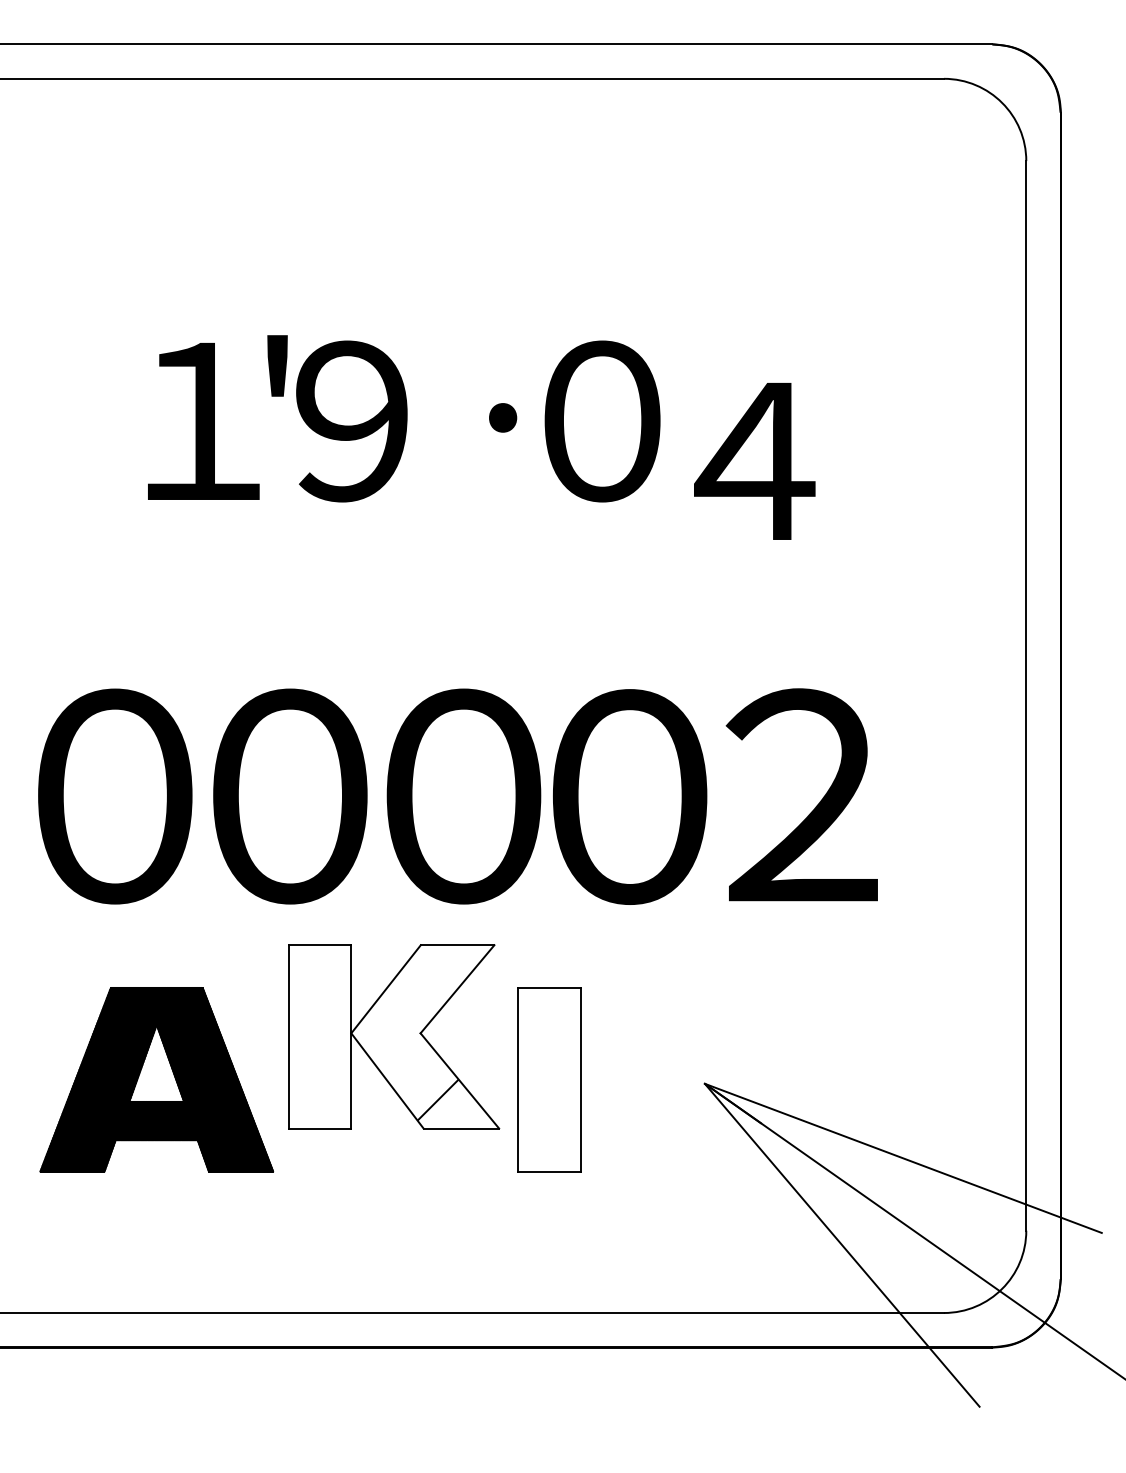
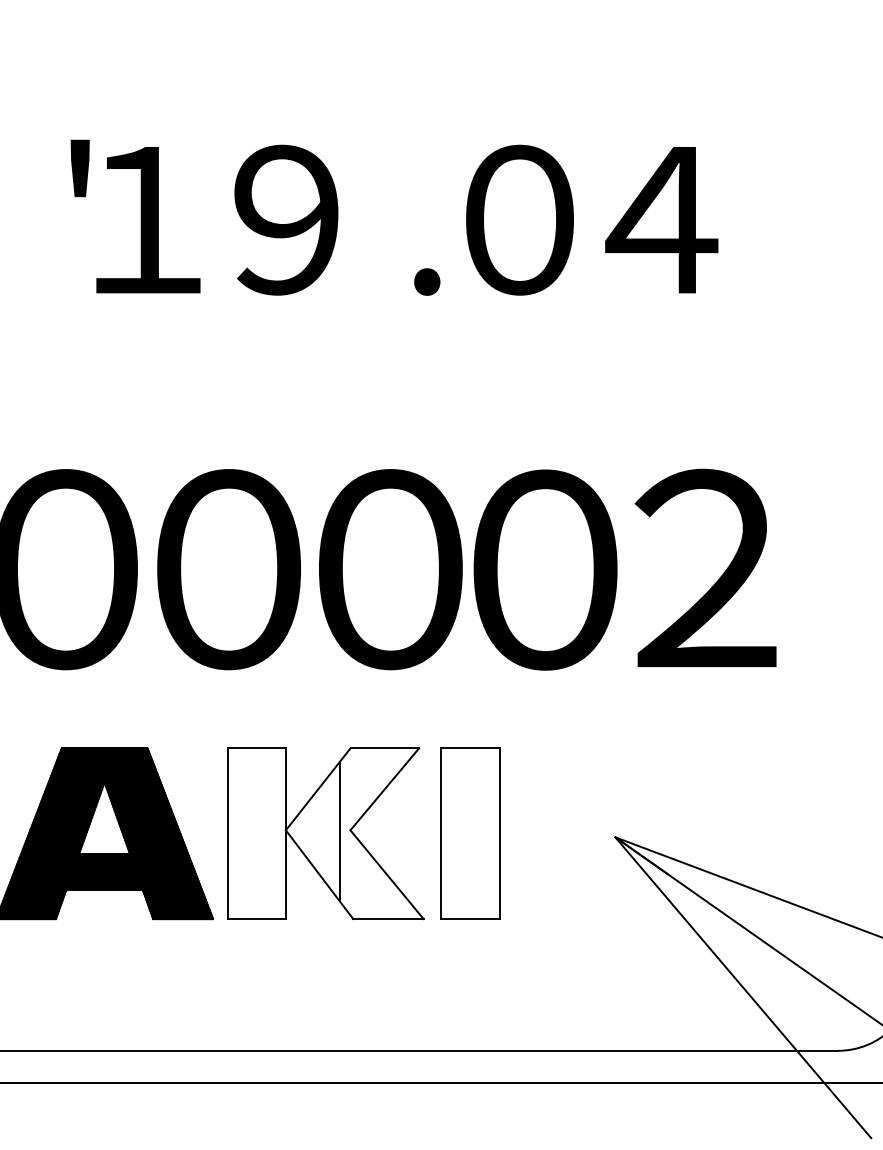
text: (277, 365) -> (80, 168), moved
text: (503, 417) -> (427, 281), moved
text: (754, 461) -> (661, 220), moved
part: (394, 1036) -> (326, 833), moved

